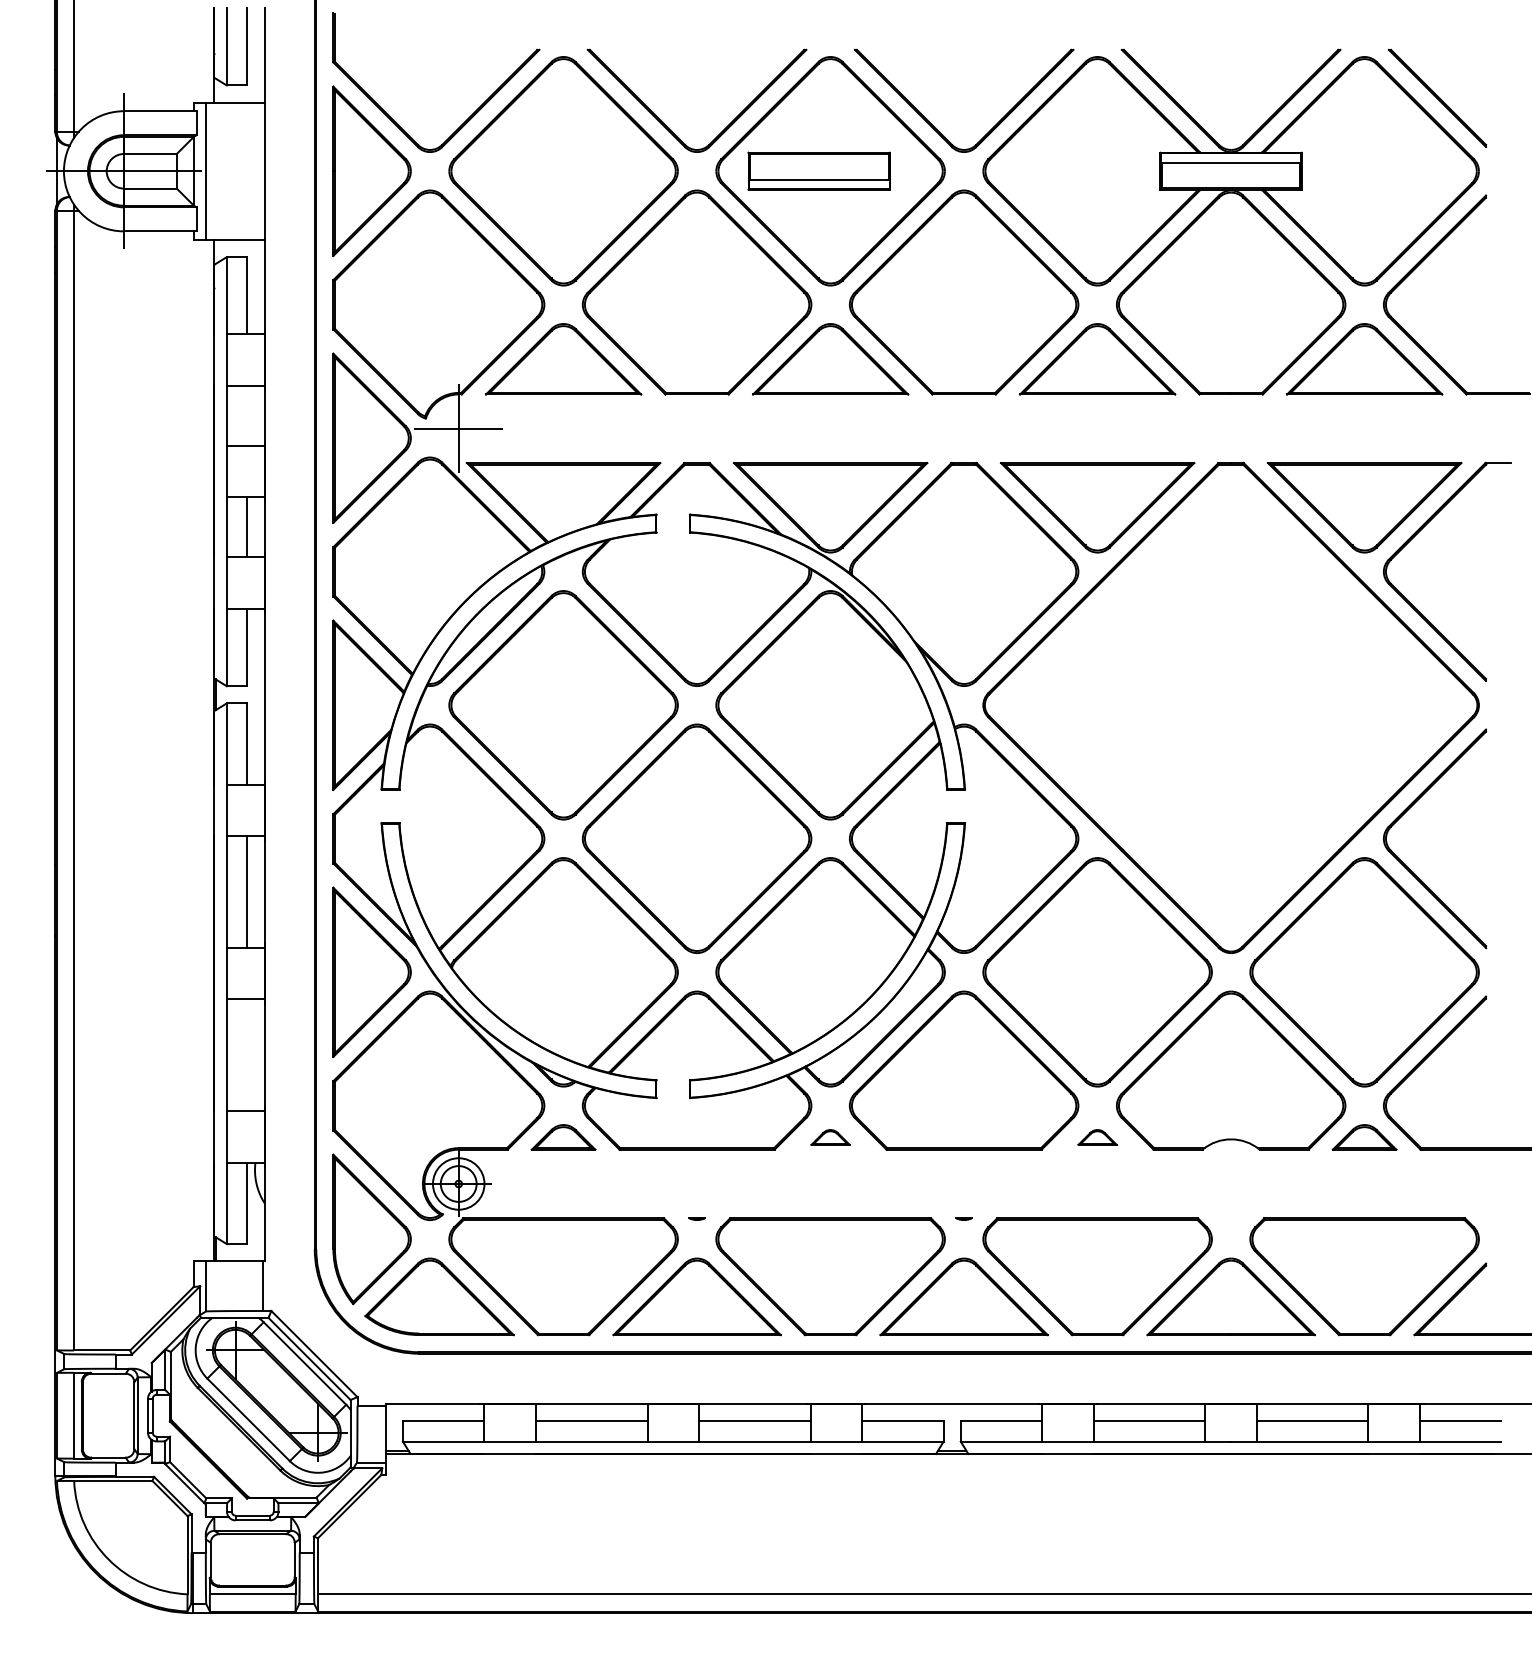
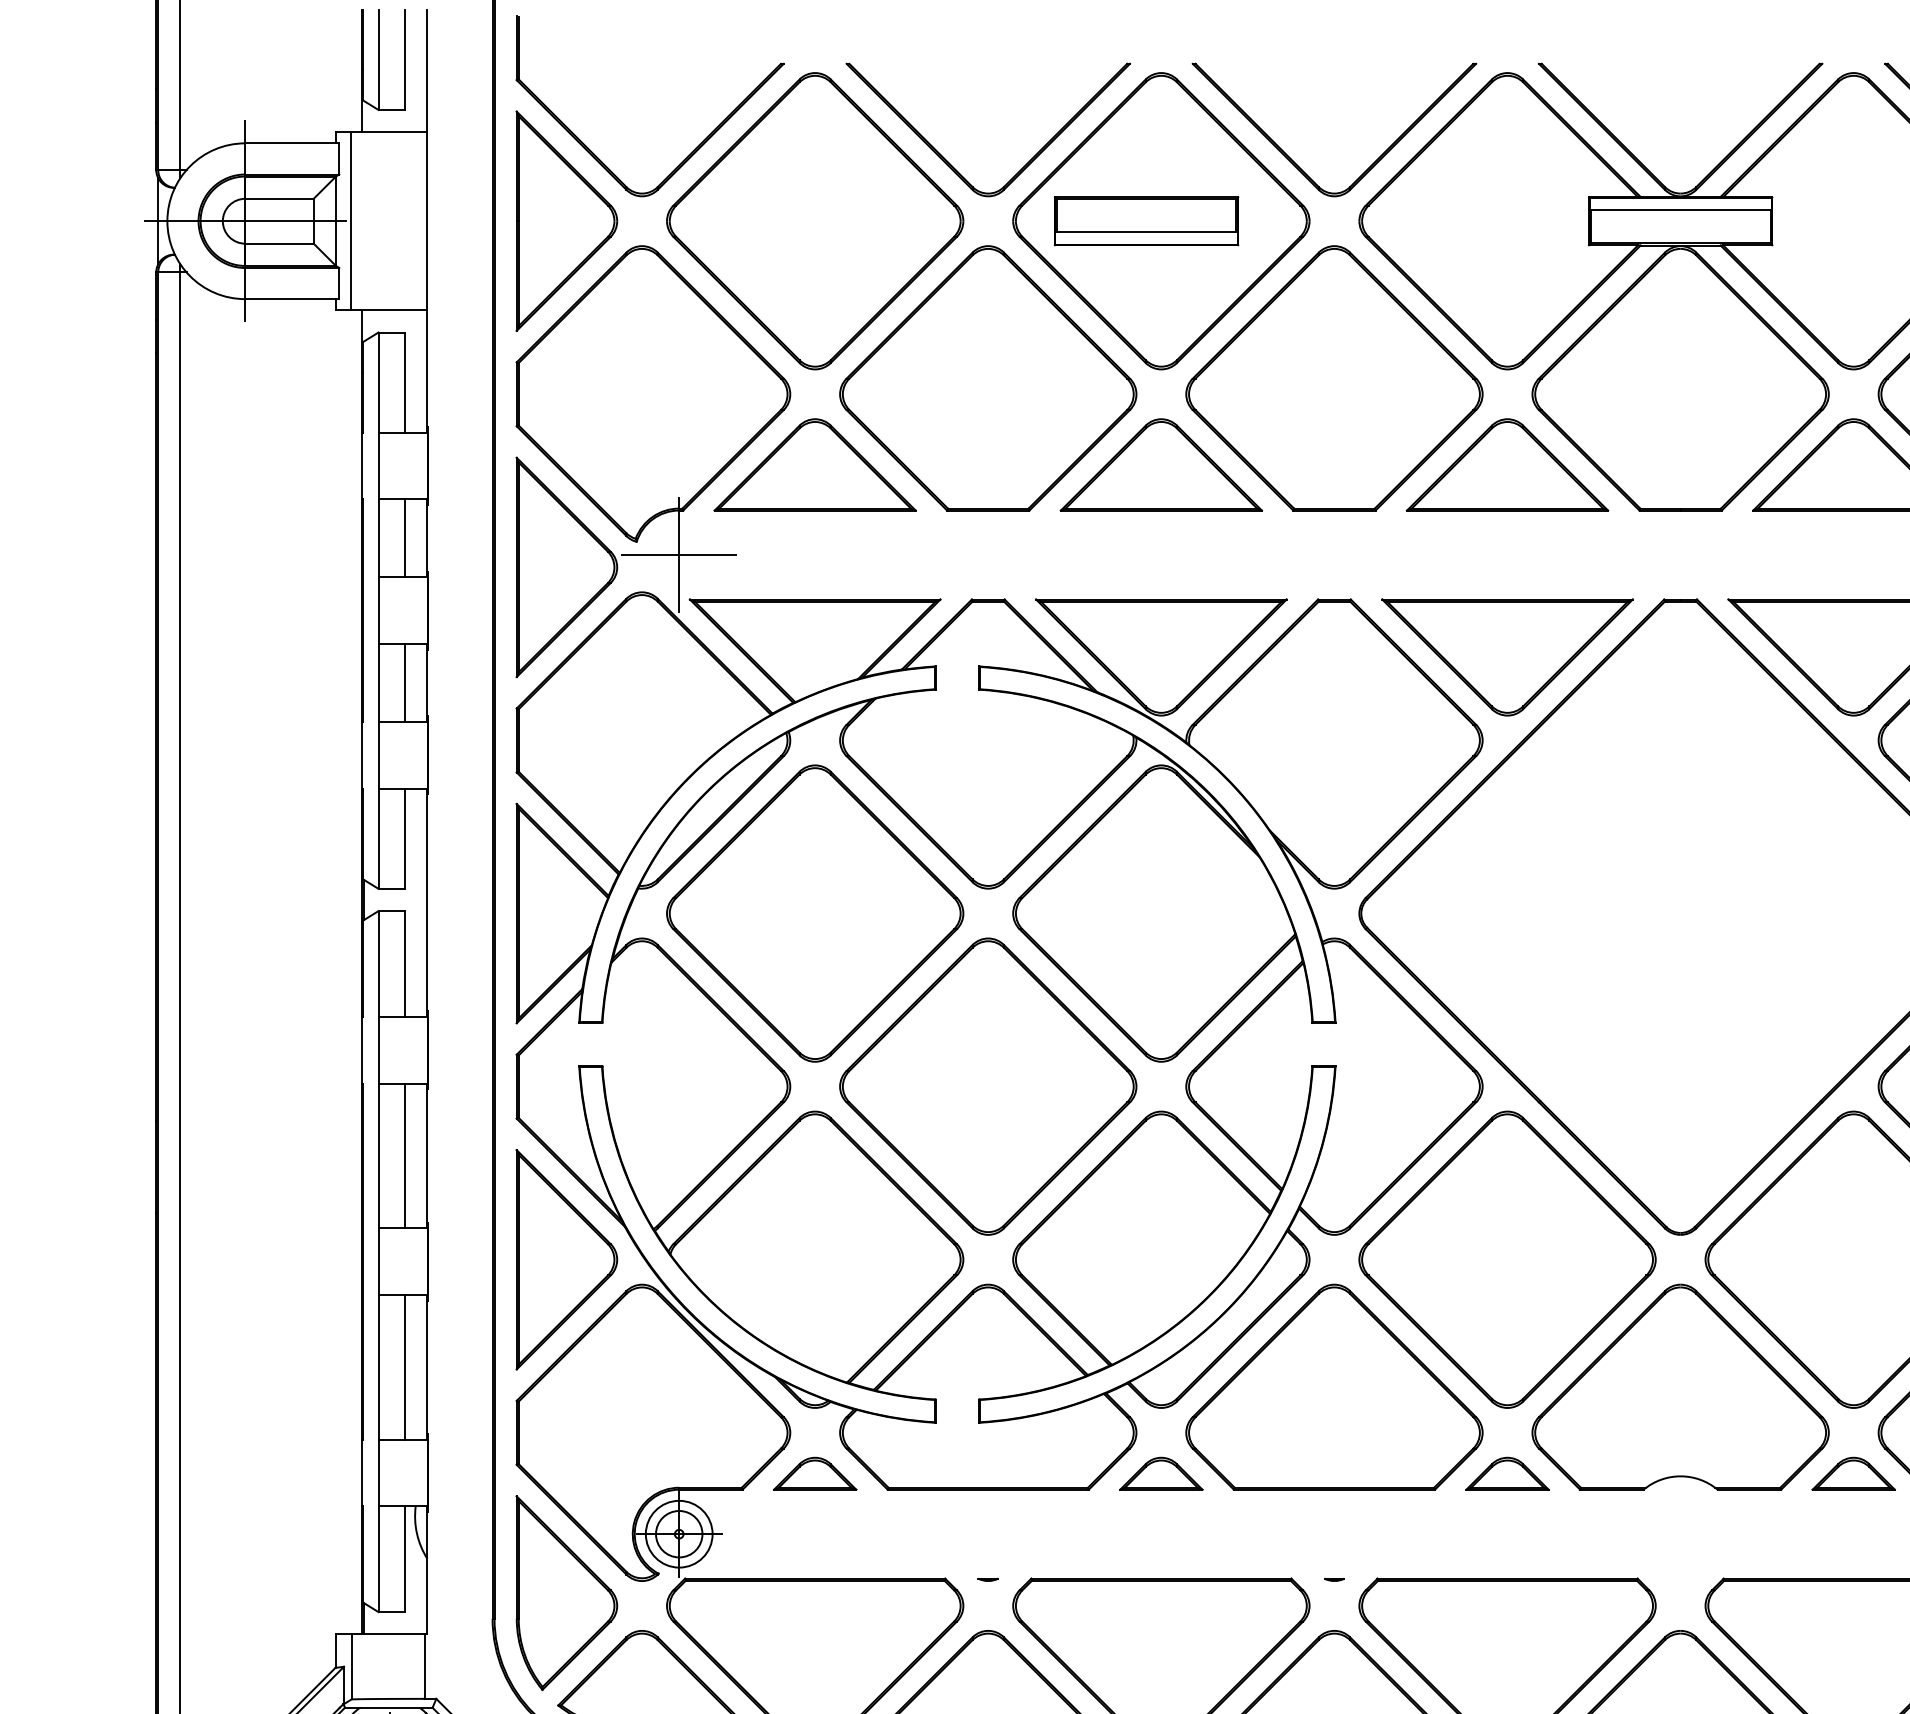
line: (247, 415) -> (405, 537), added
line: (247, 1055) -> (405, 1367), added
part: (830, 1137) -> (1161, 1473), size x1.67
part: (1097, 1137) -> (1507, 1473), size x1.67

